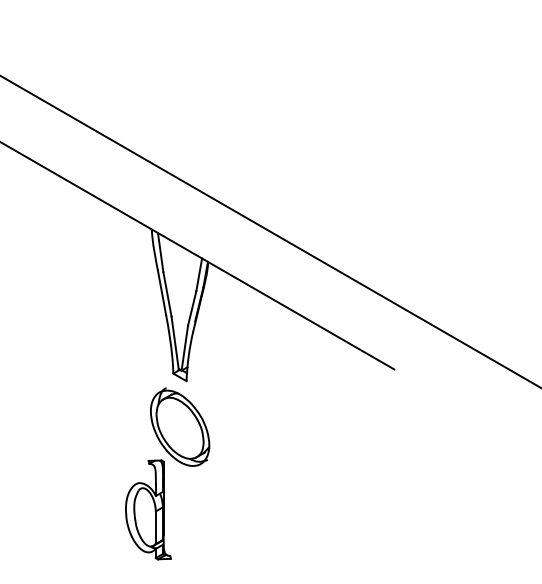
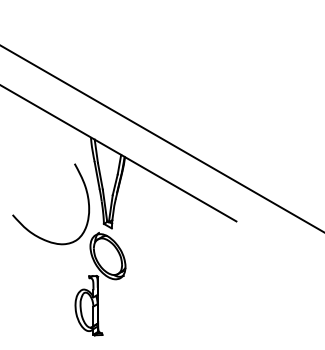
curve: (52, 386) -> (31, 231), added

